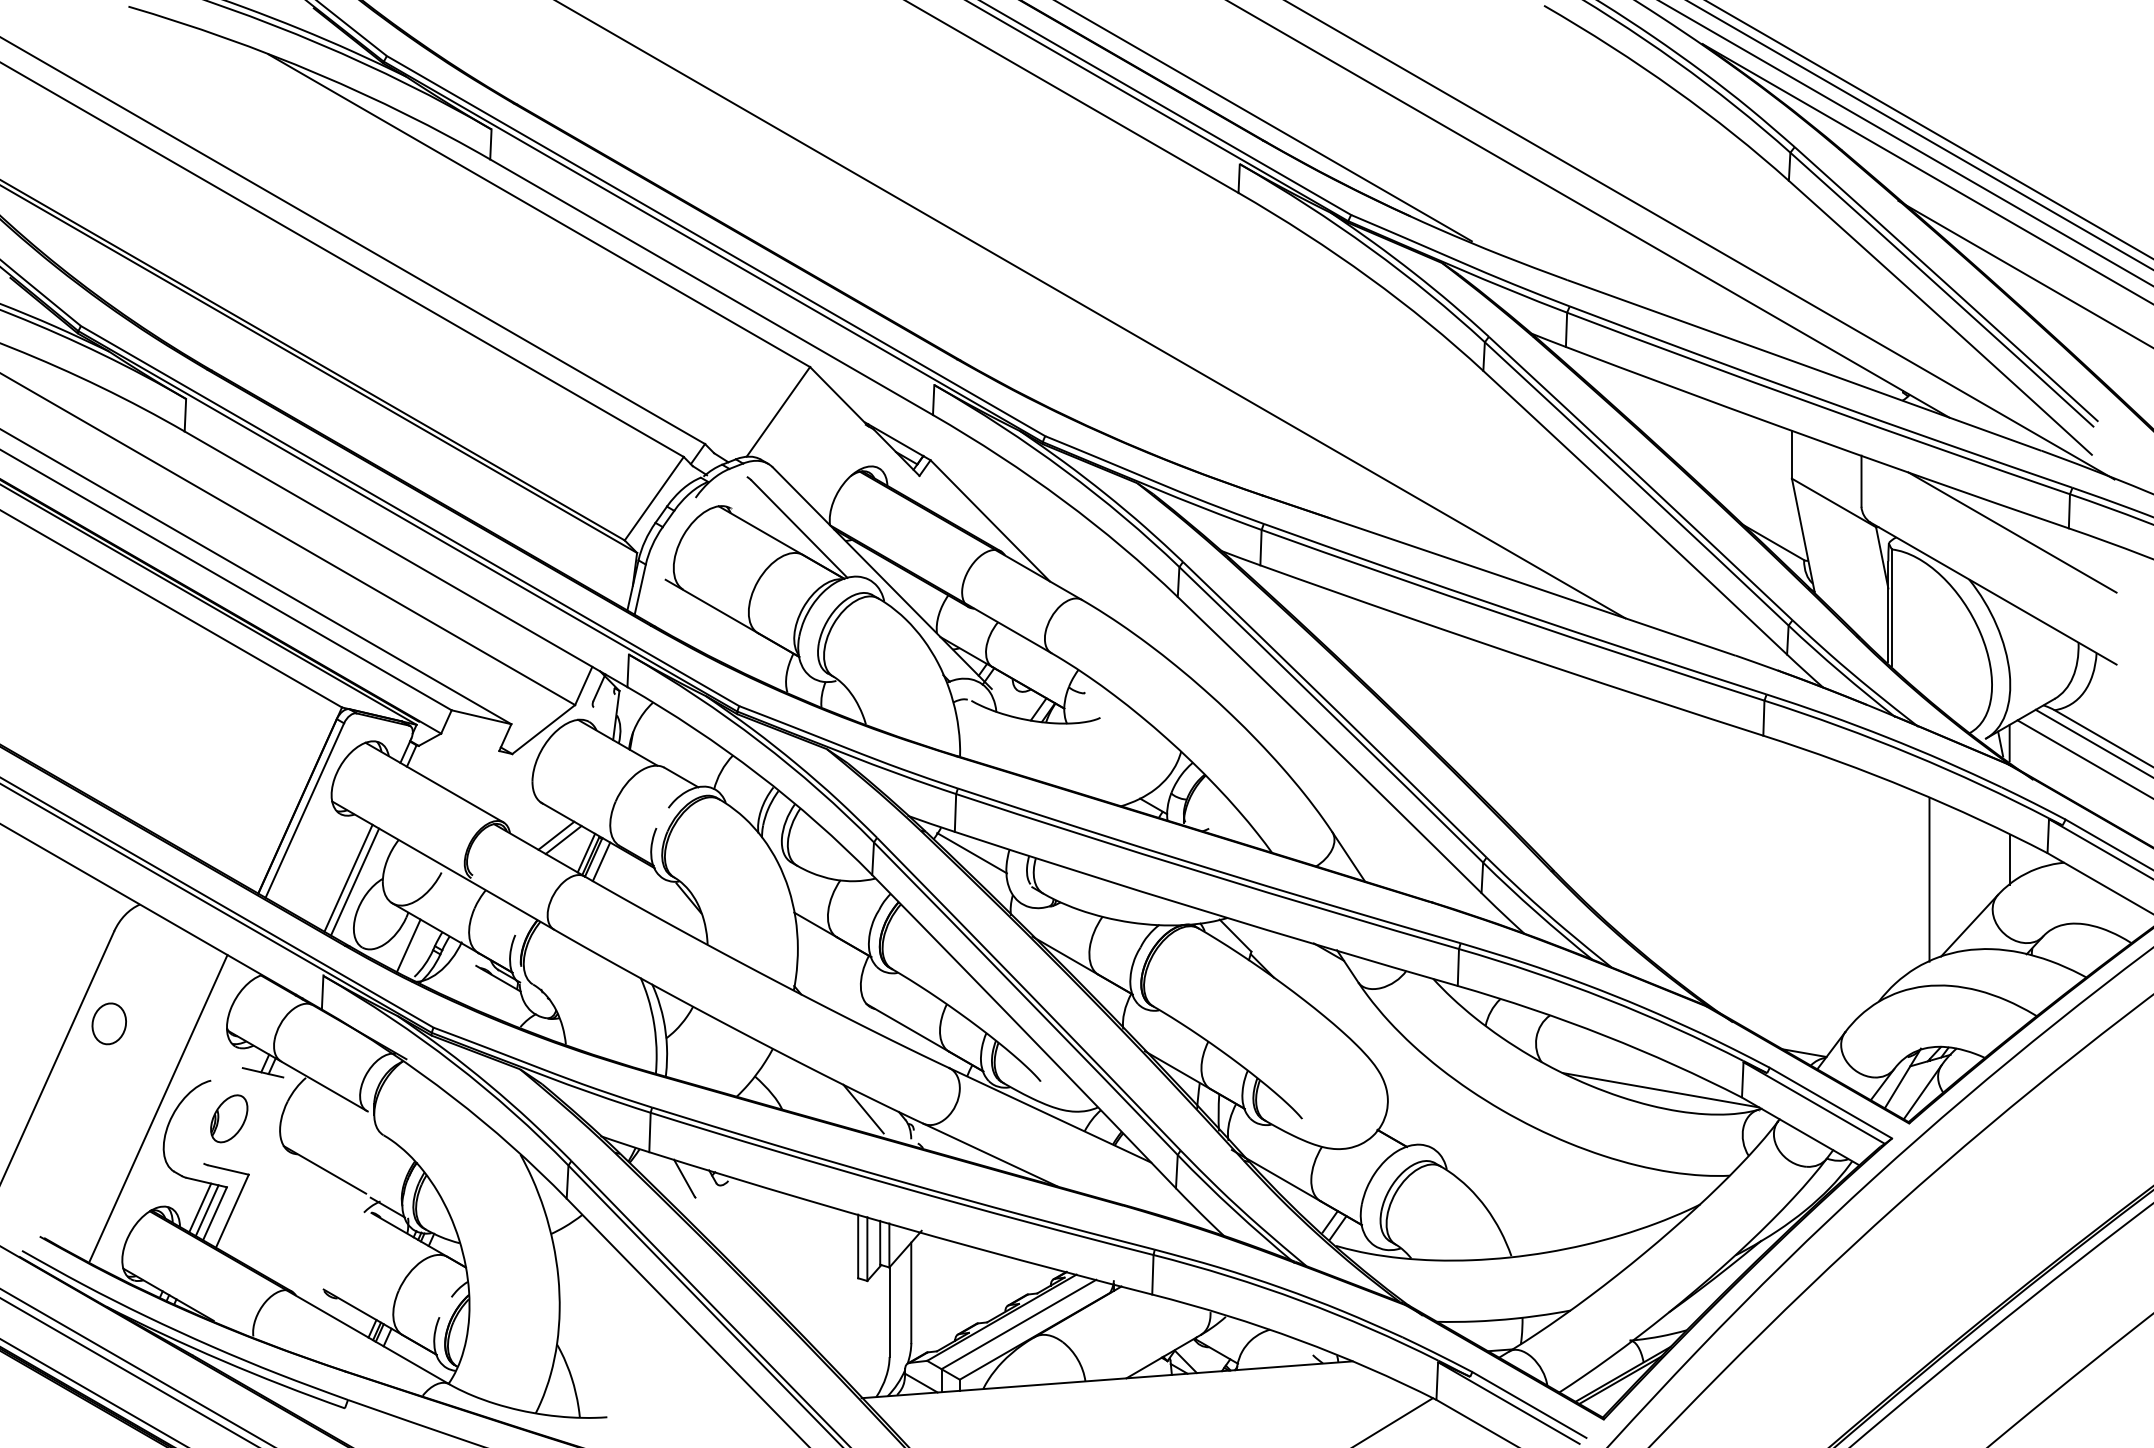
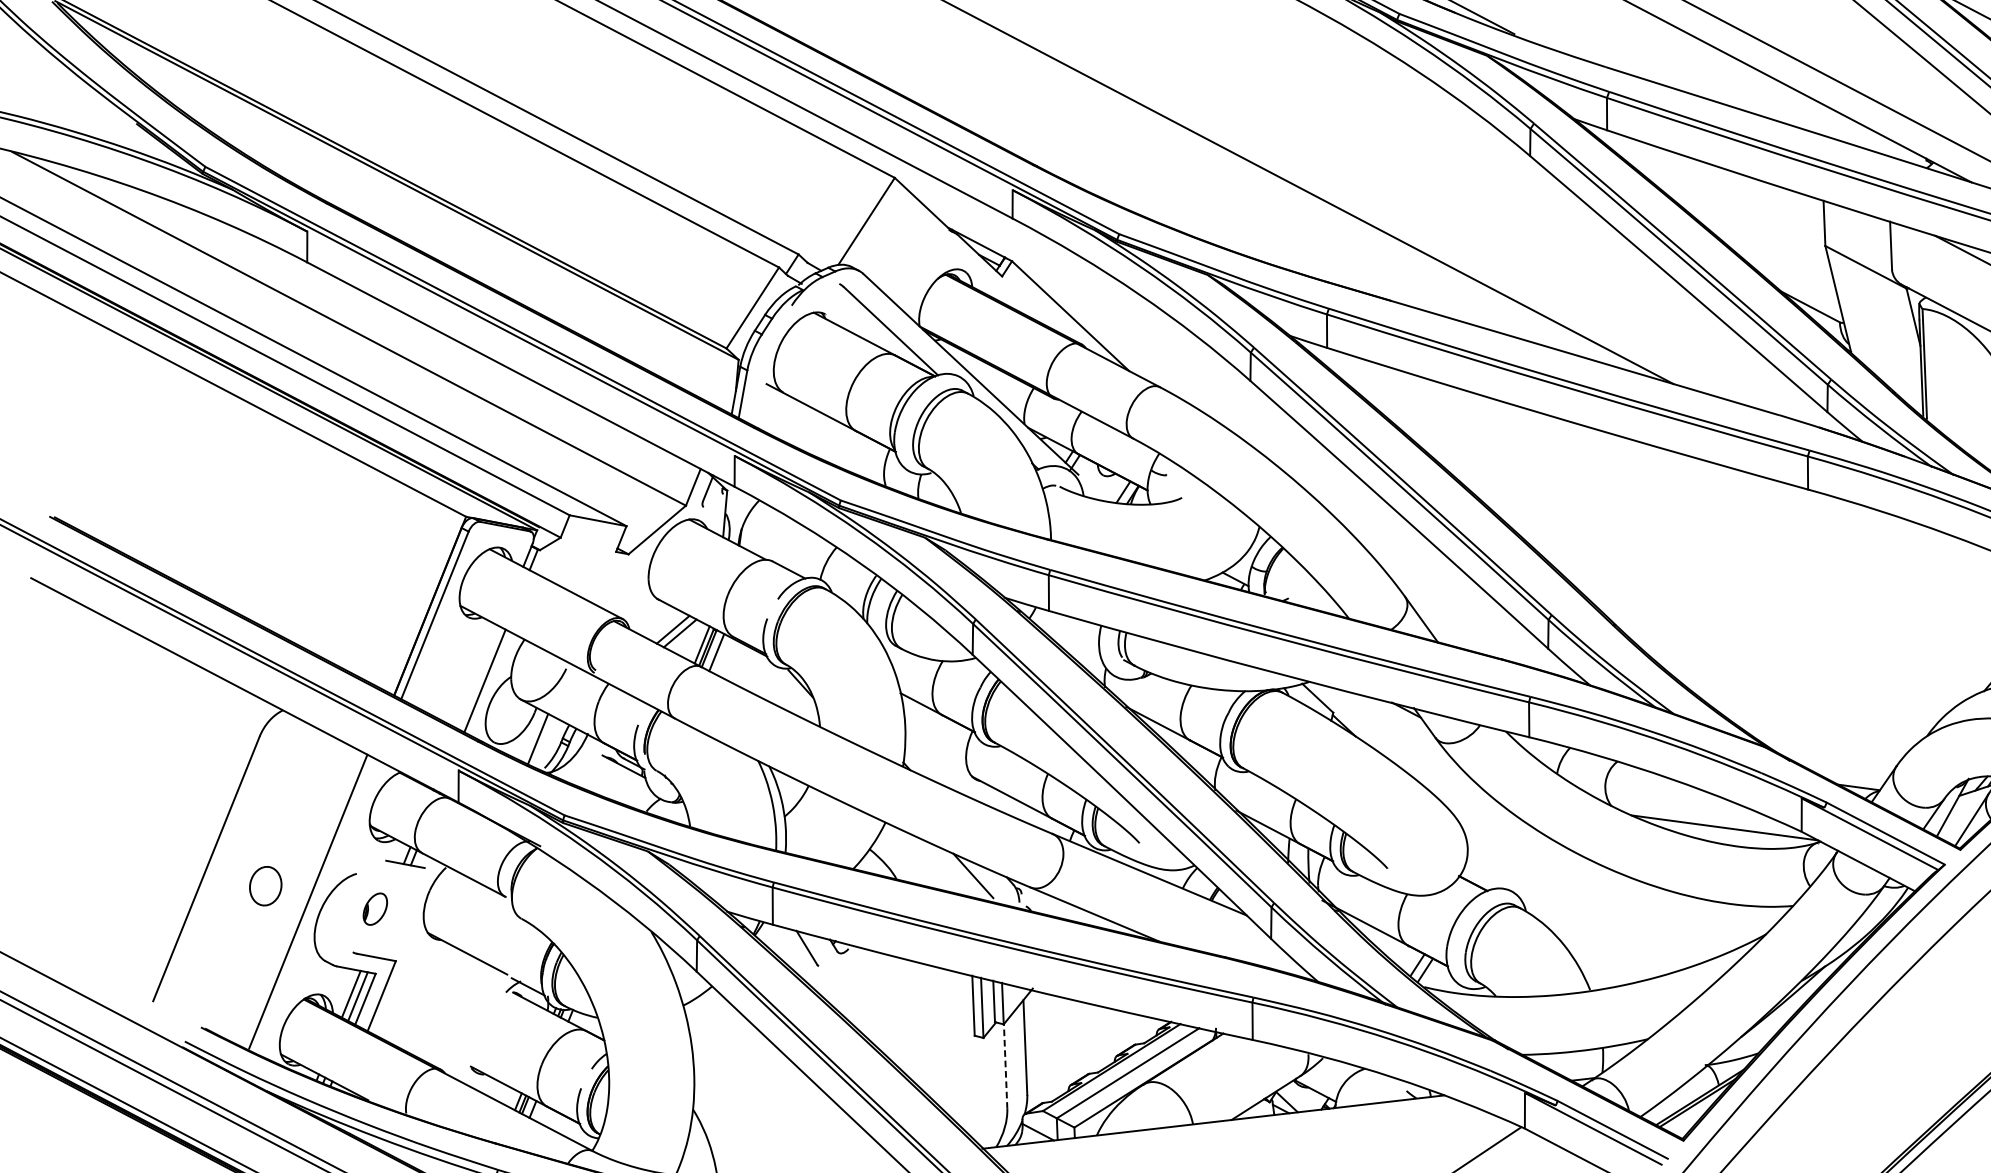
line: (971, 853) -> (1065, 630), removed
line: (348, 877) -> (478, 676), removed
line: (1929, 879) -> (1970, 618), removed
part: (108, 1023) -> (264, 885), moved
part: (229, 1118) -> (375, 908), size x0.7
line: (889, 1312) -> (1005, 1066), solid -> dashed

